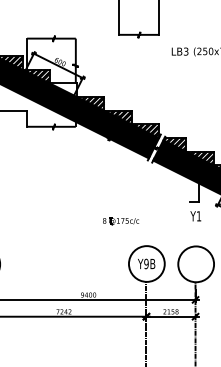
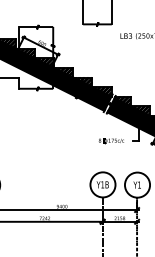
hatch: (63, 89) -> (44, 62), added
text: (195, 216) -> (137, 185), moved
part: (121, 221) -> (111, 141), moved
text: (146, 263) -> (102, 184), Y9B -> Y1B

